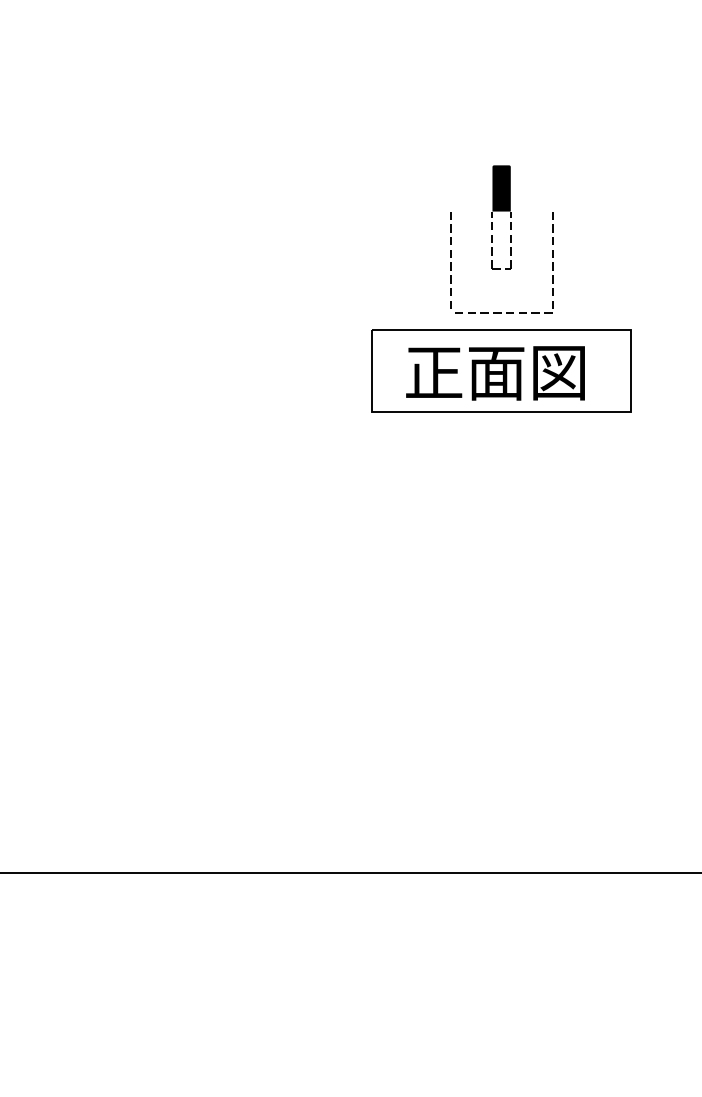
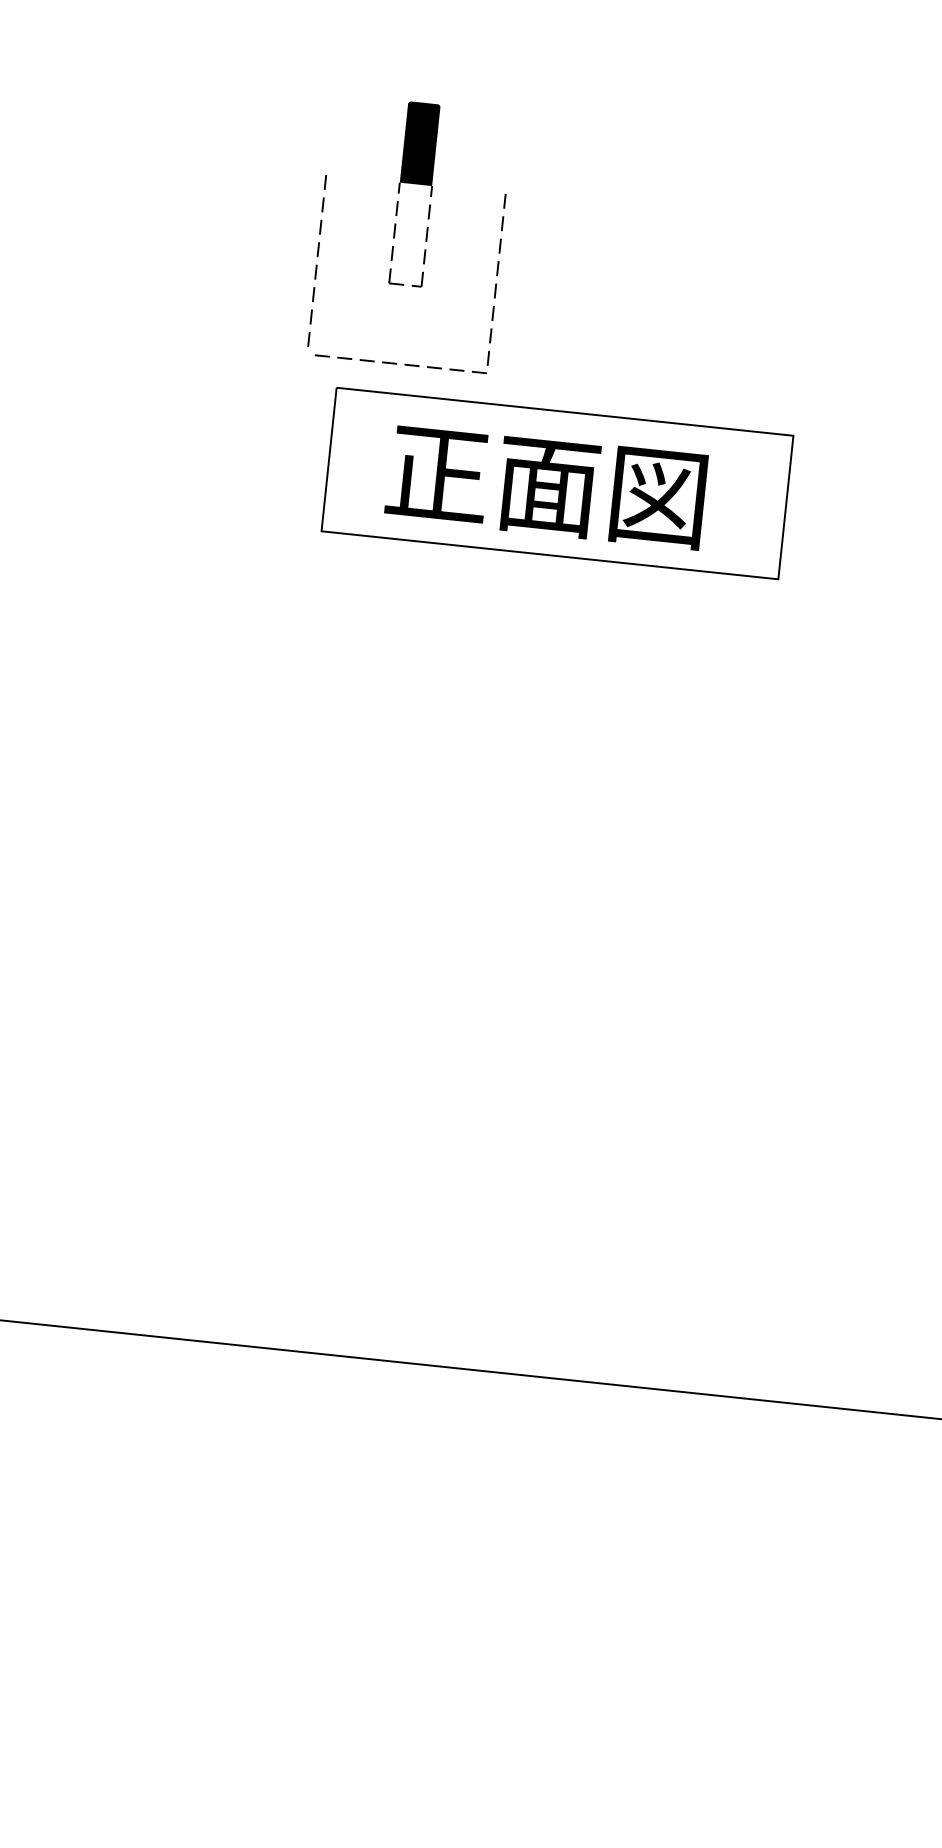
part: (492, 239) -> (394, 231), moved

